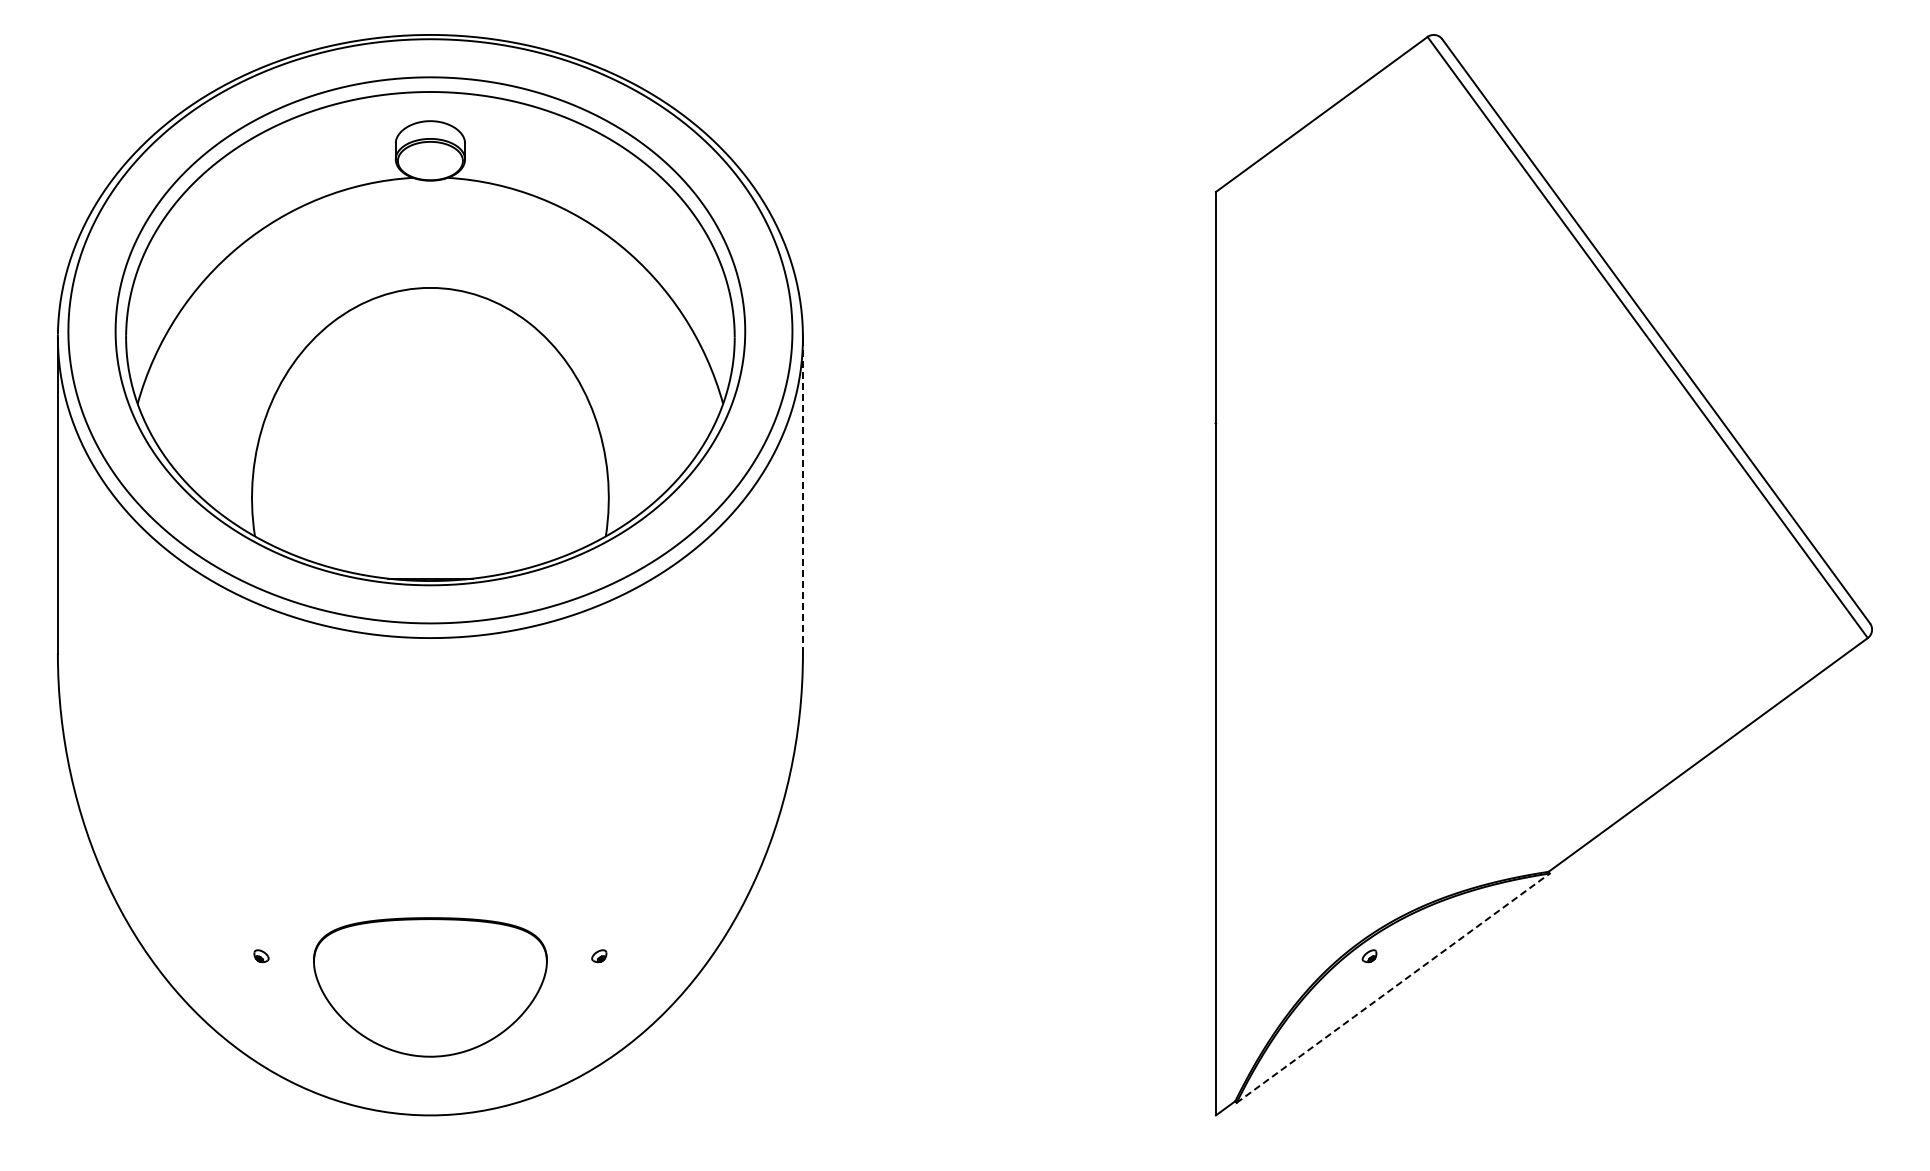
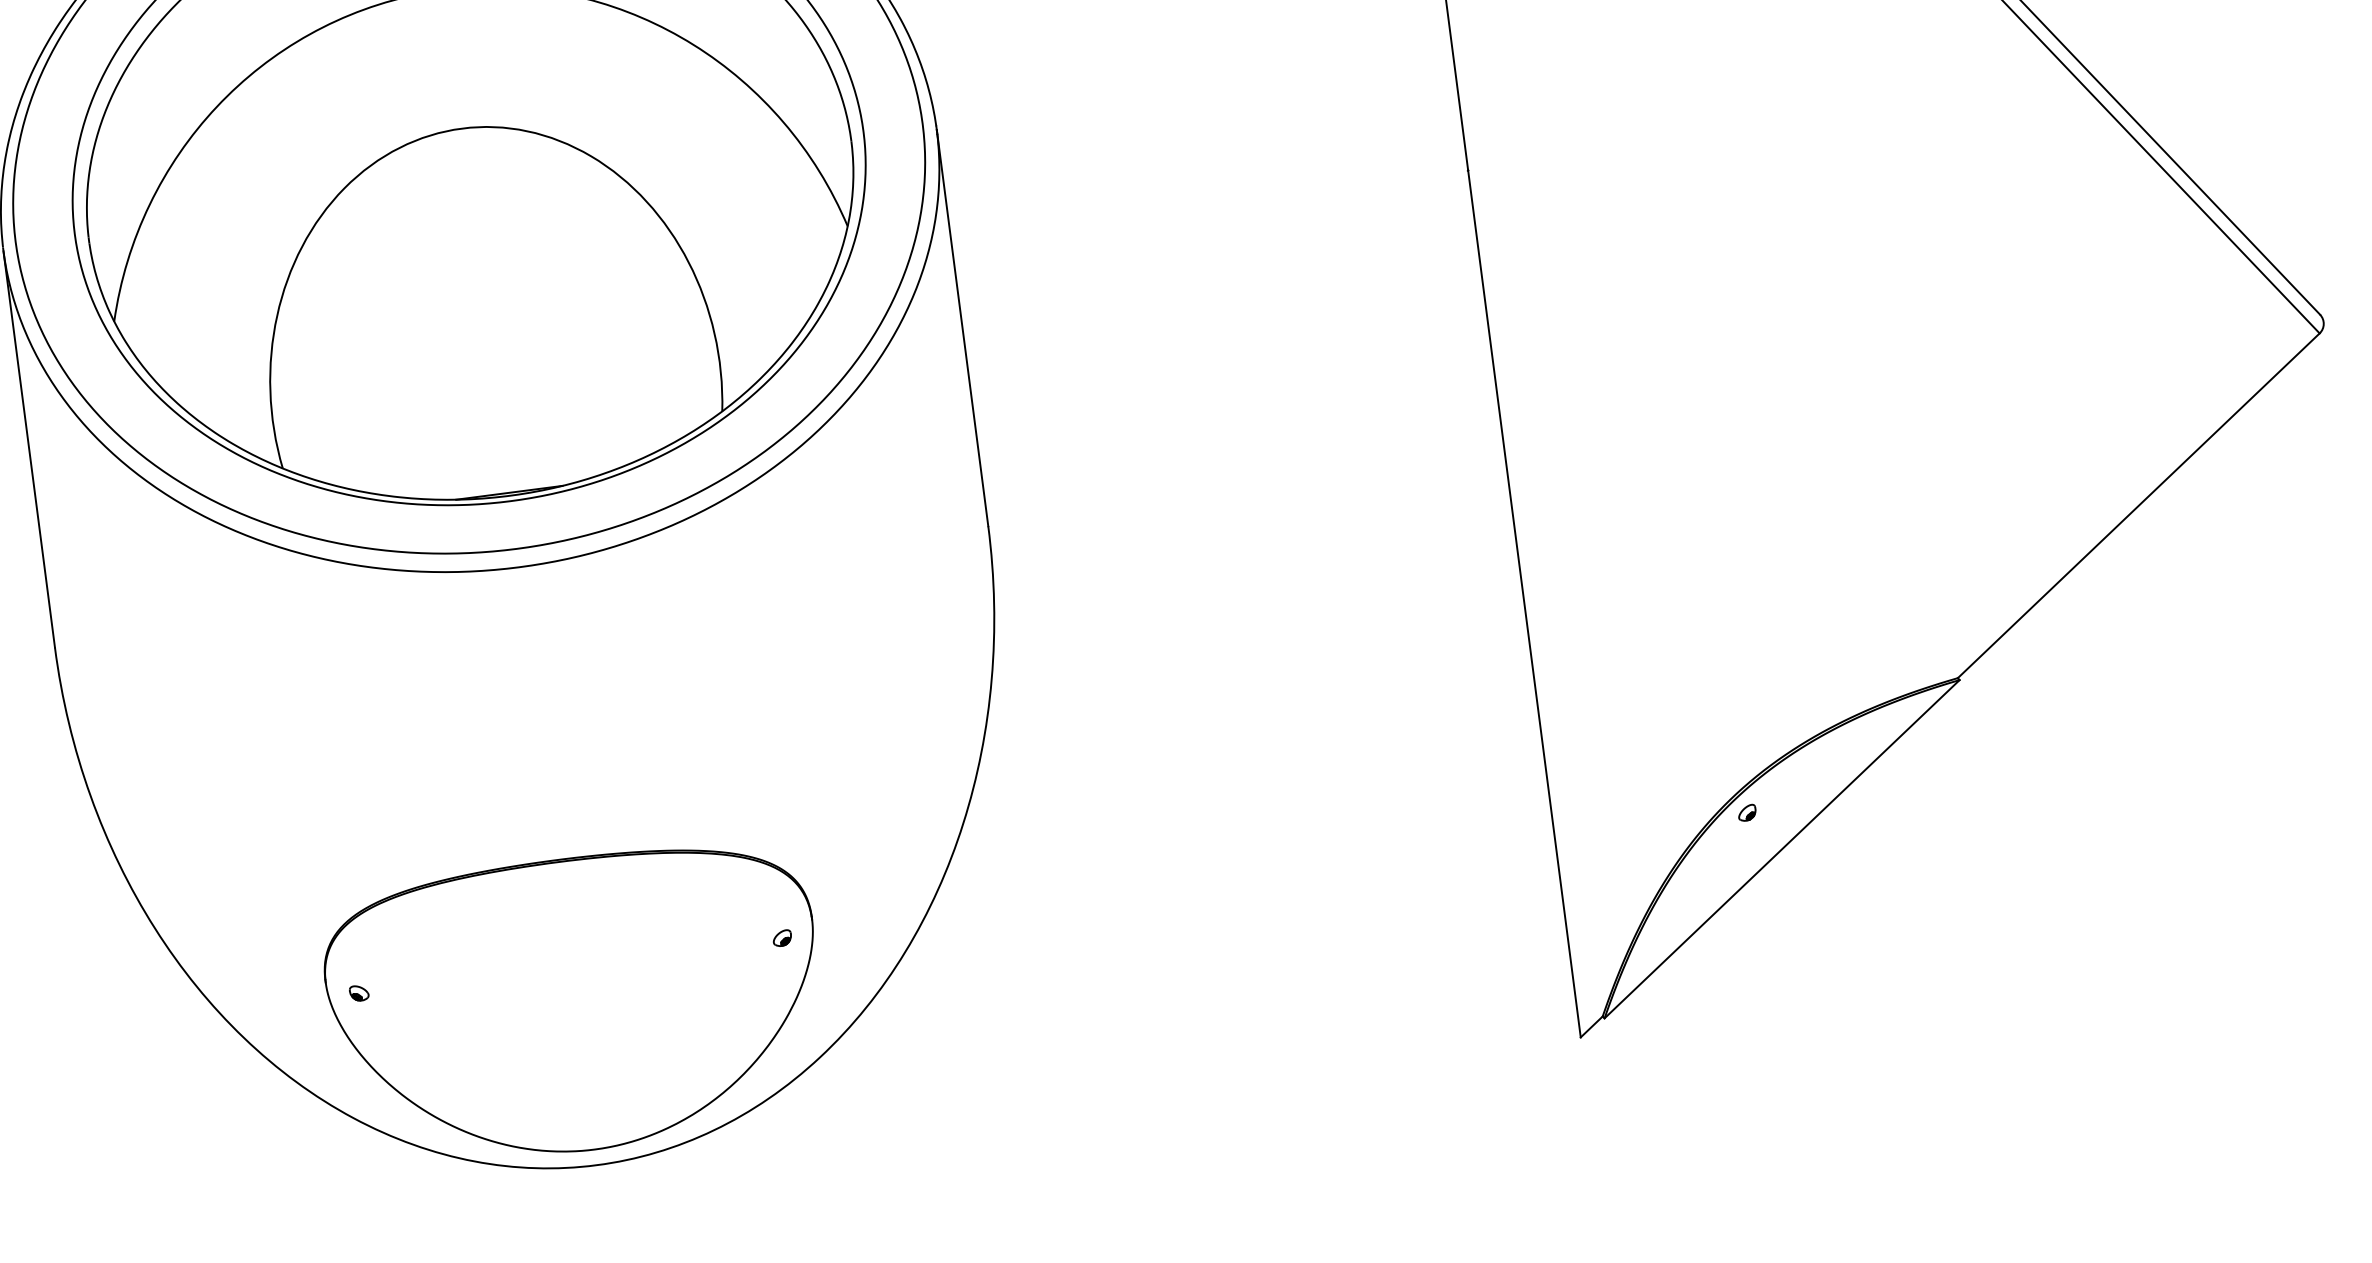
line: (802, 495) -> (961, 328), dashed -> solid
part: (430, 987) -> (576, 1004), size x1.67
line: (1393, 987) -> (1782, 848), dashed -> solid

